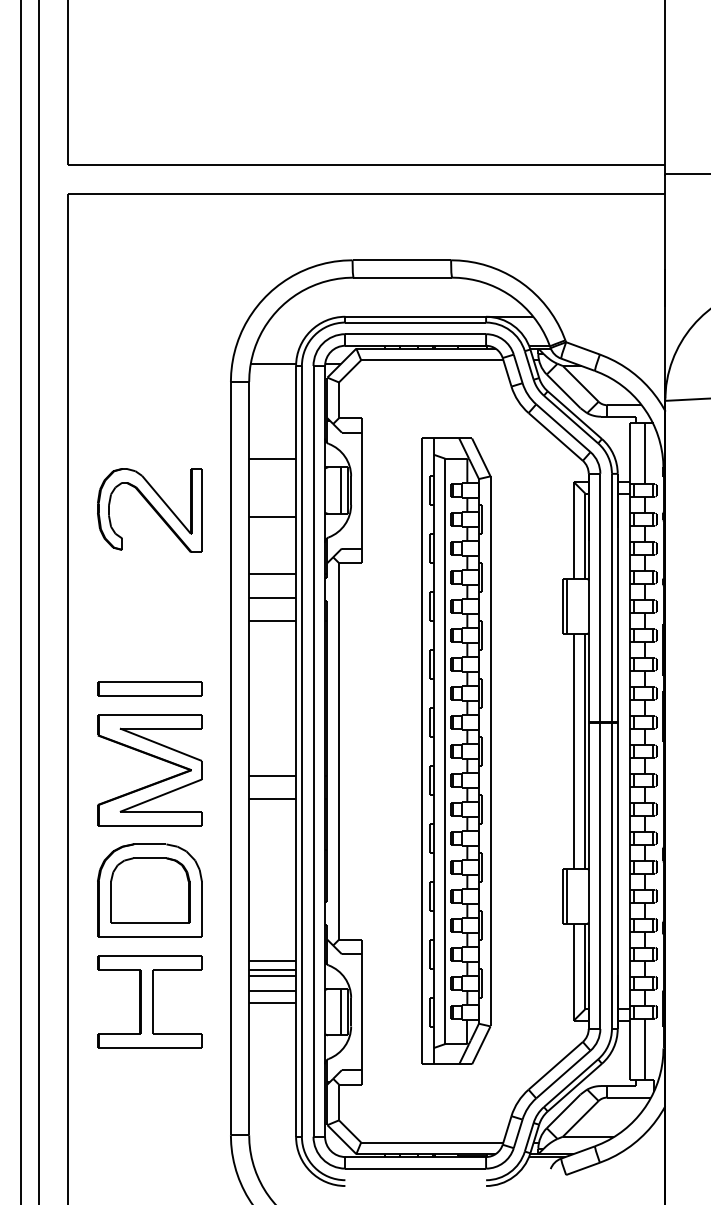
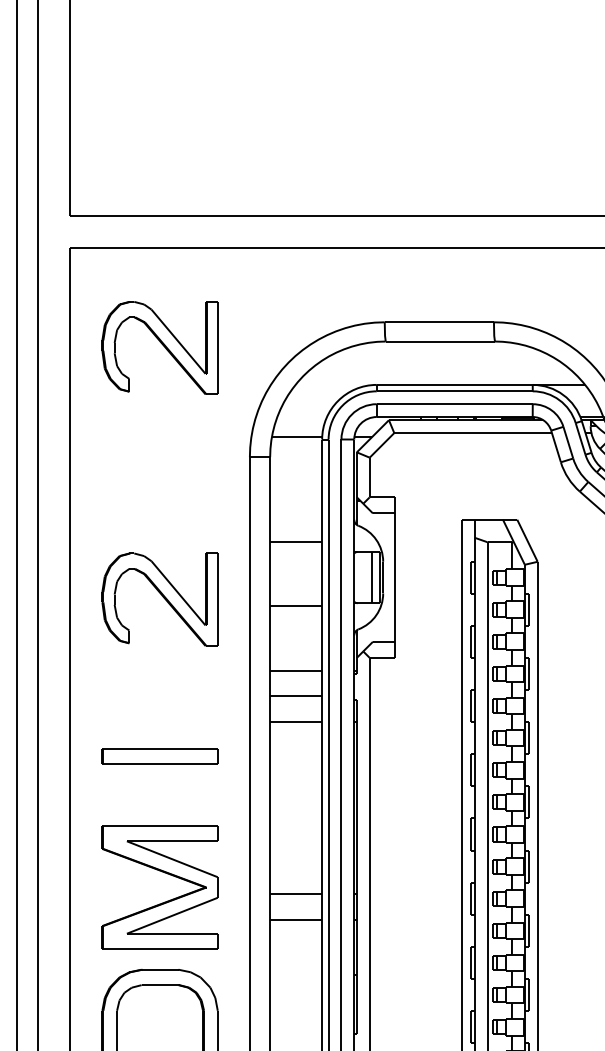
part: (149, 283) -> (159, 348), added
part: (149, 688) -> (159, 755), moved

